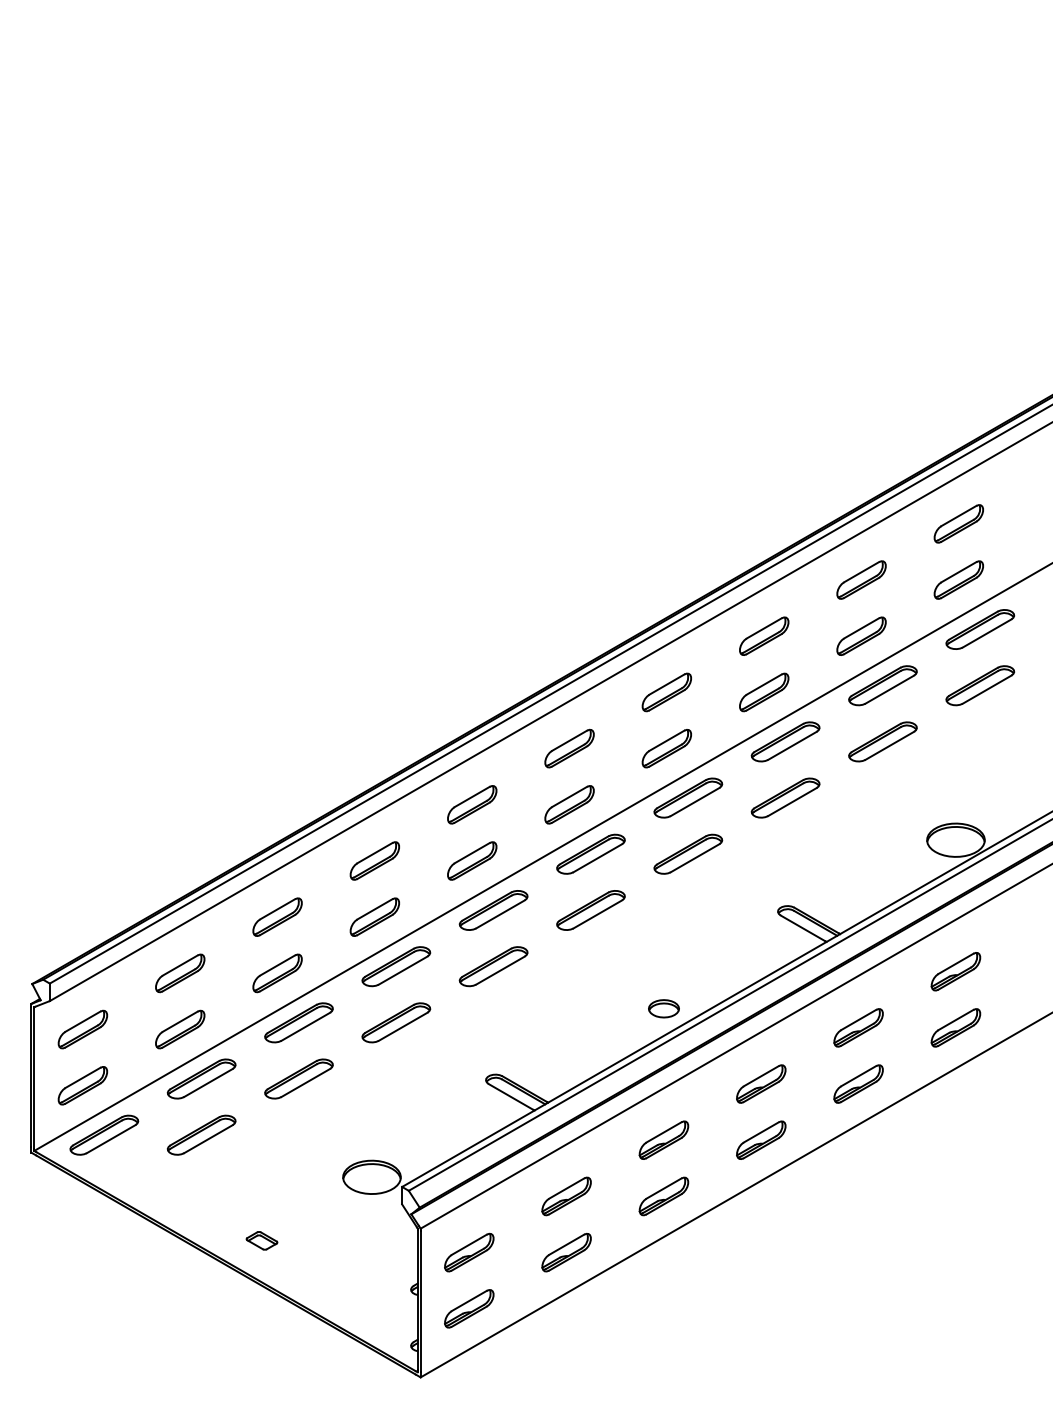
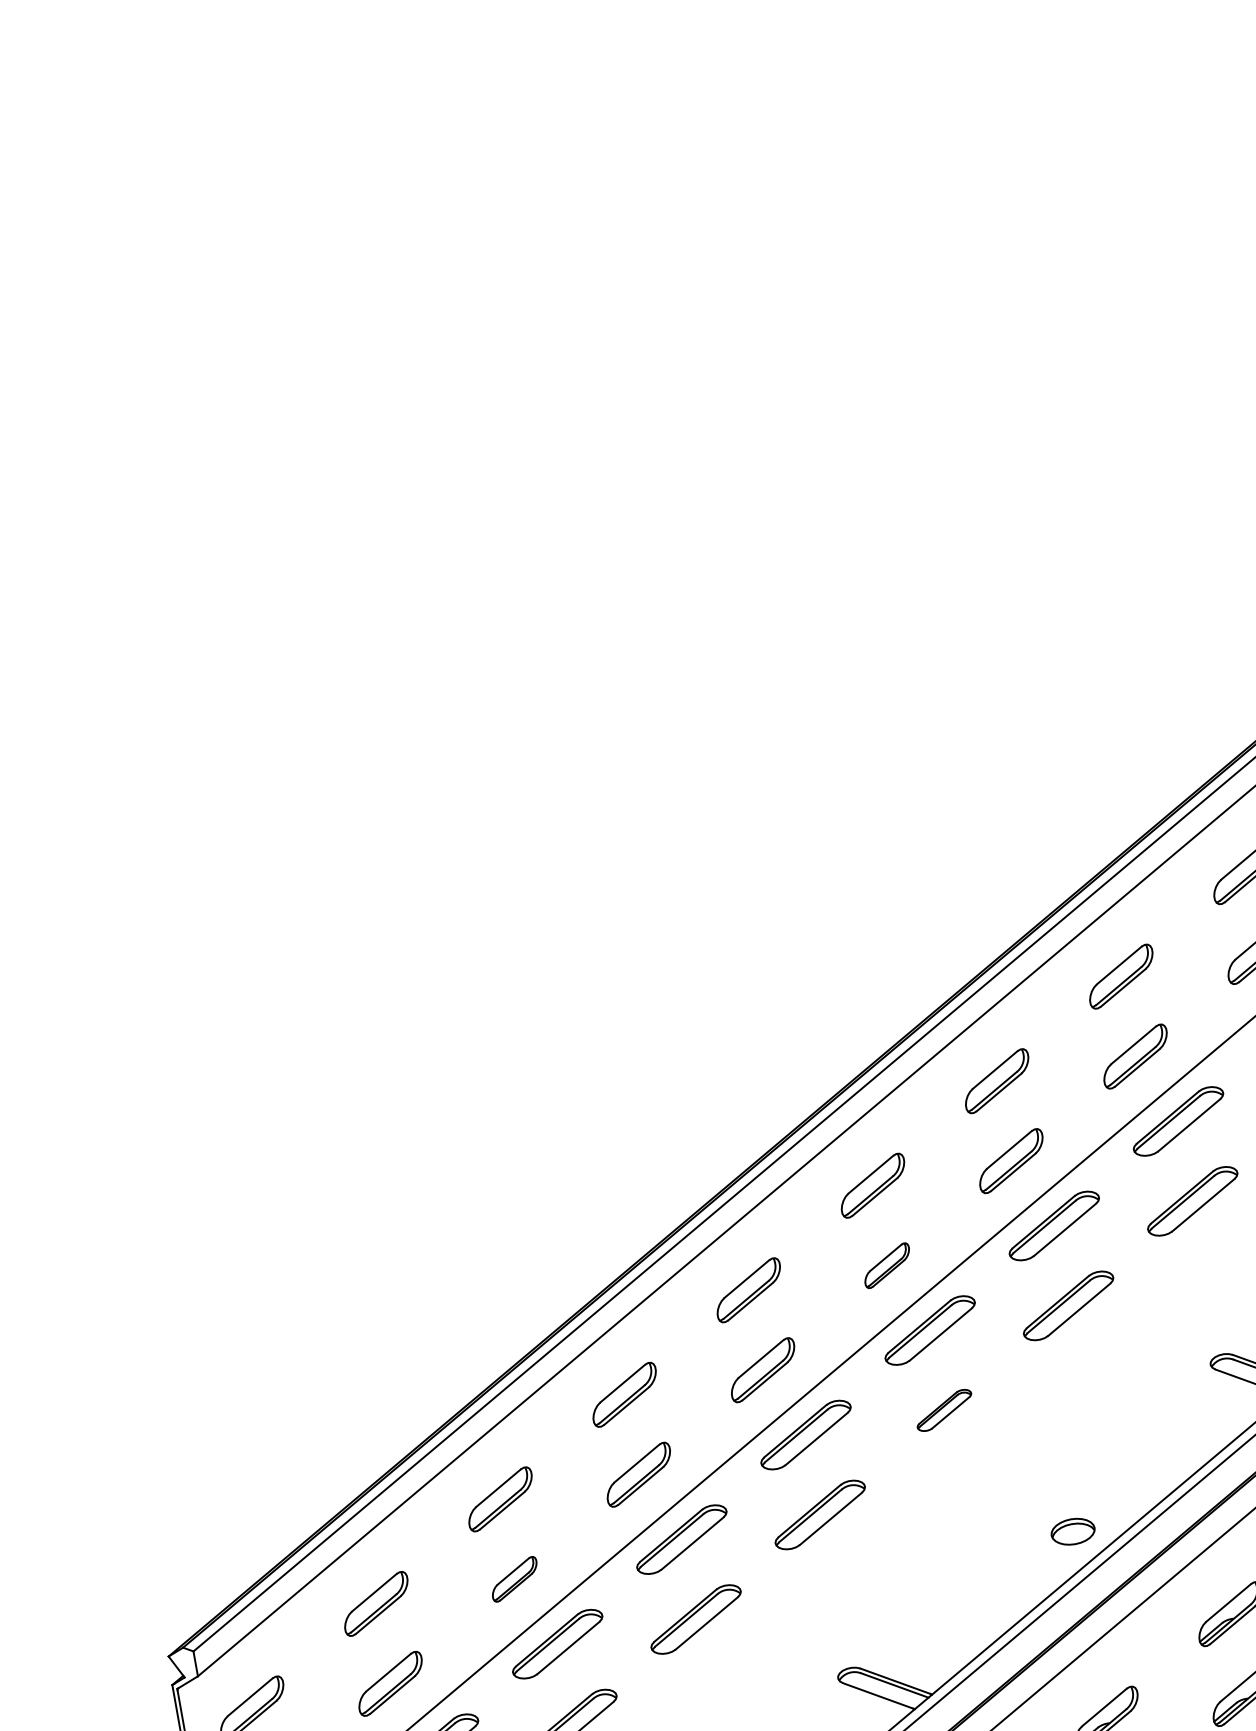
part: (569, 804) -> (887, 1265), size x0.7
part: (590, 910) -> (943, 1410), size x0.6
part: (277, 973) -> (514, 1579), size x0.7

